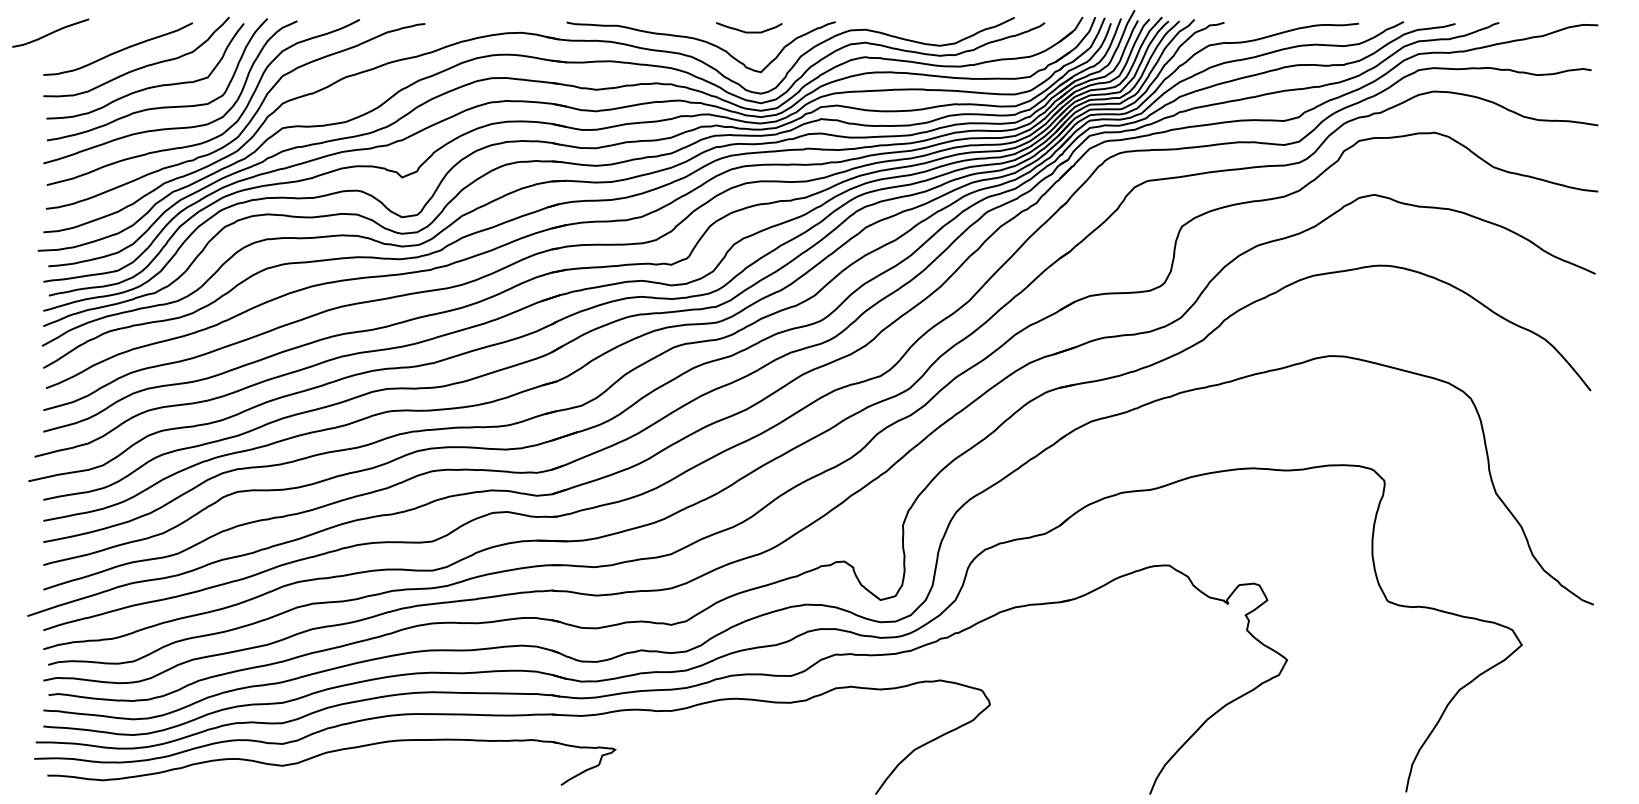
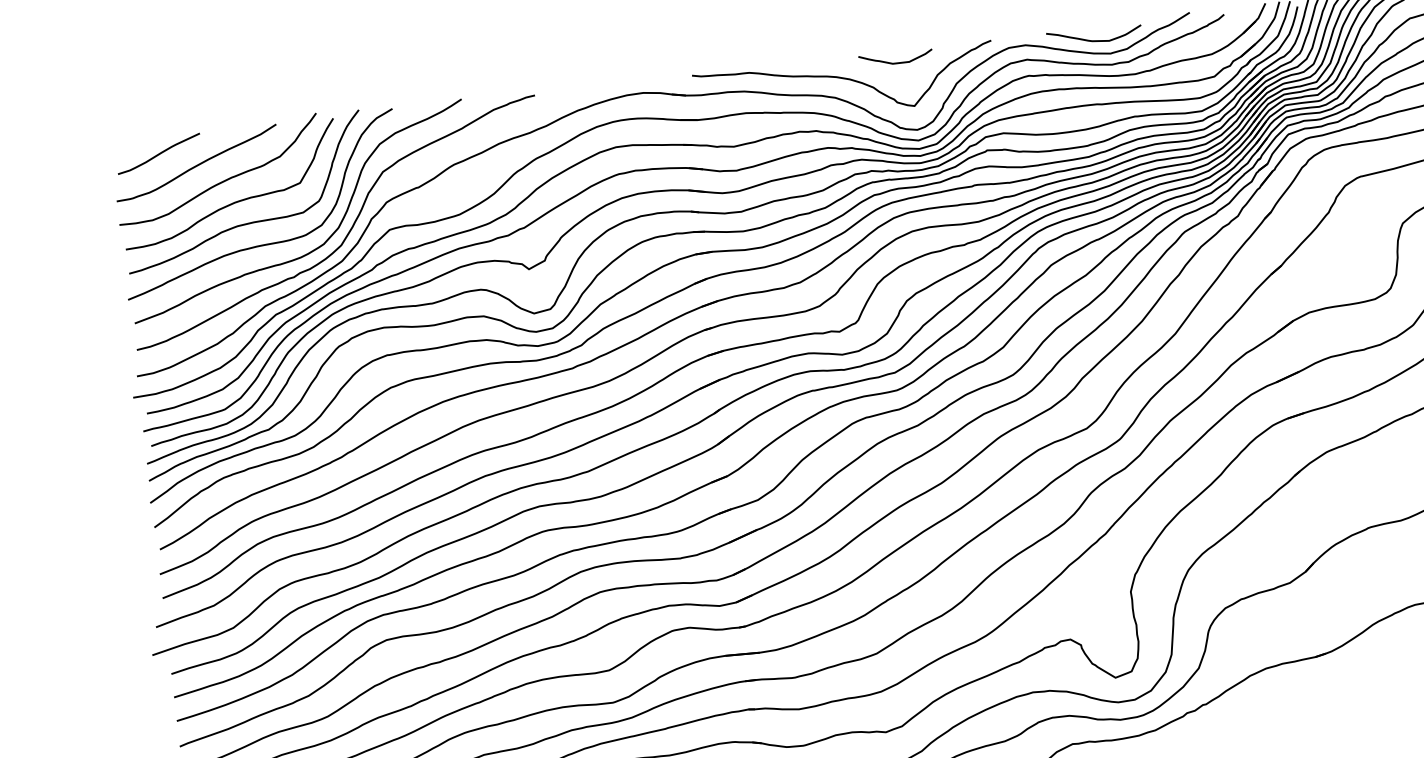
curve: (924, 31) -> (1091, 39), added
curve: (50, 32) -> (158, 153), moved

